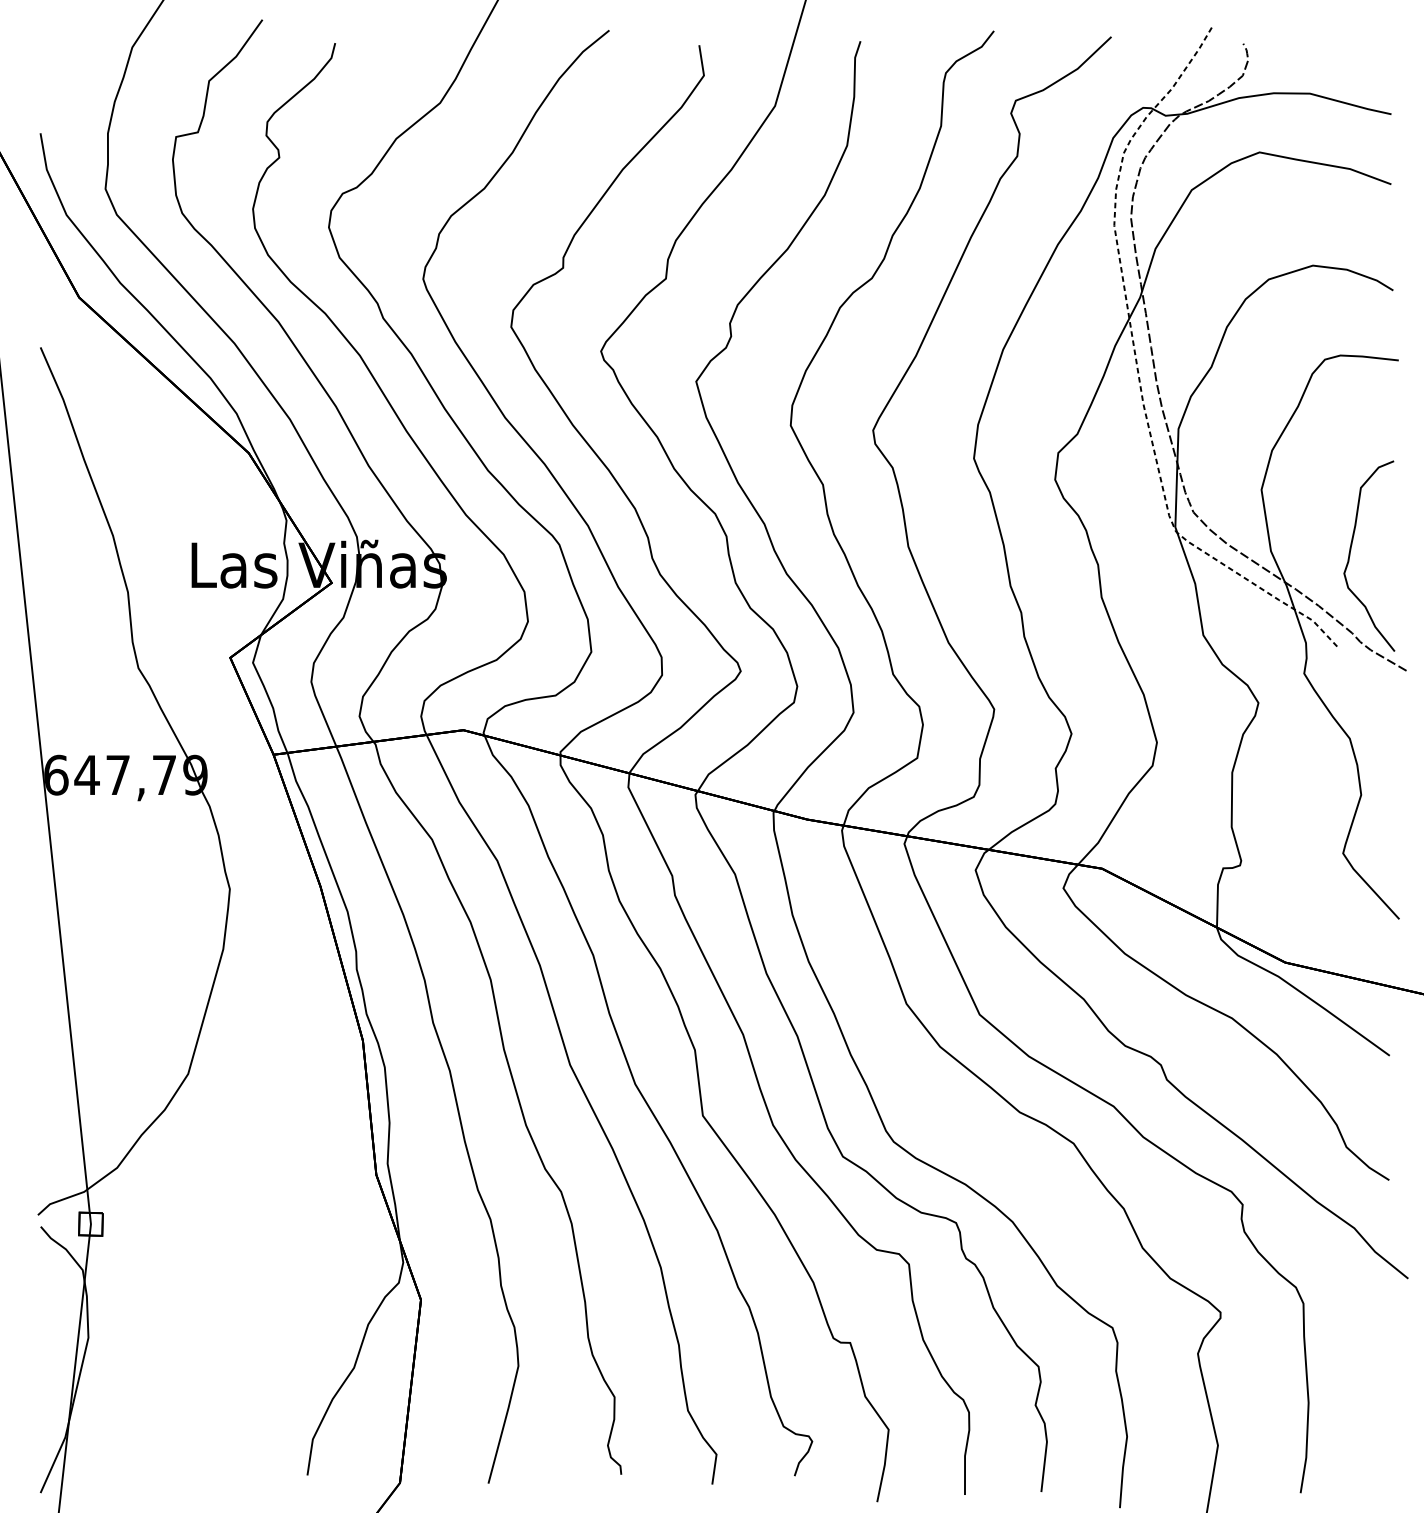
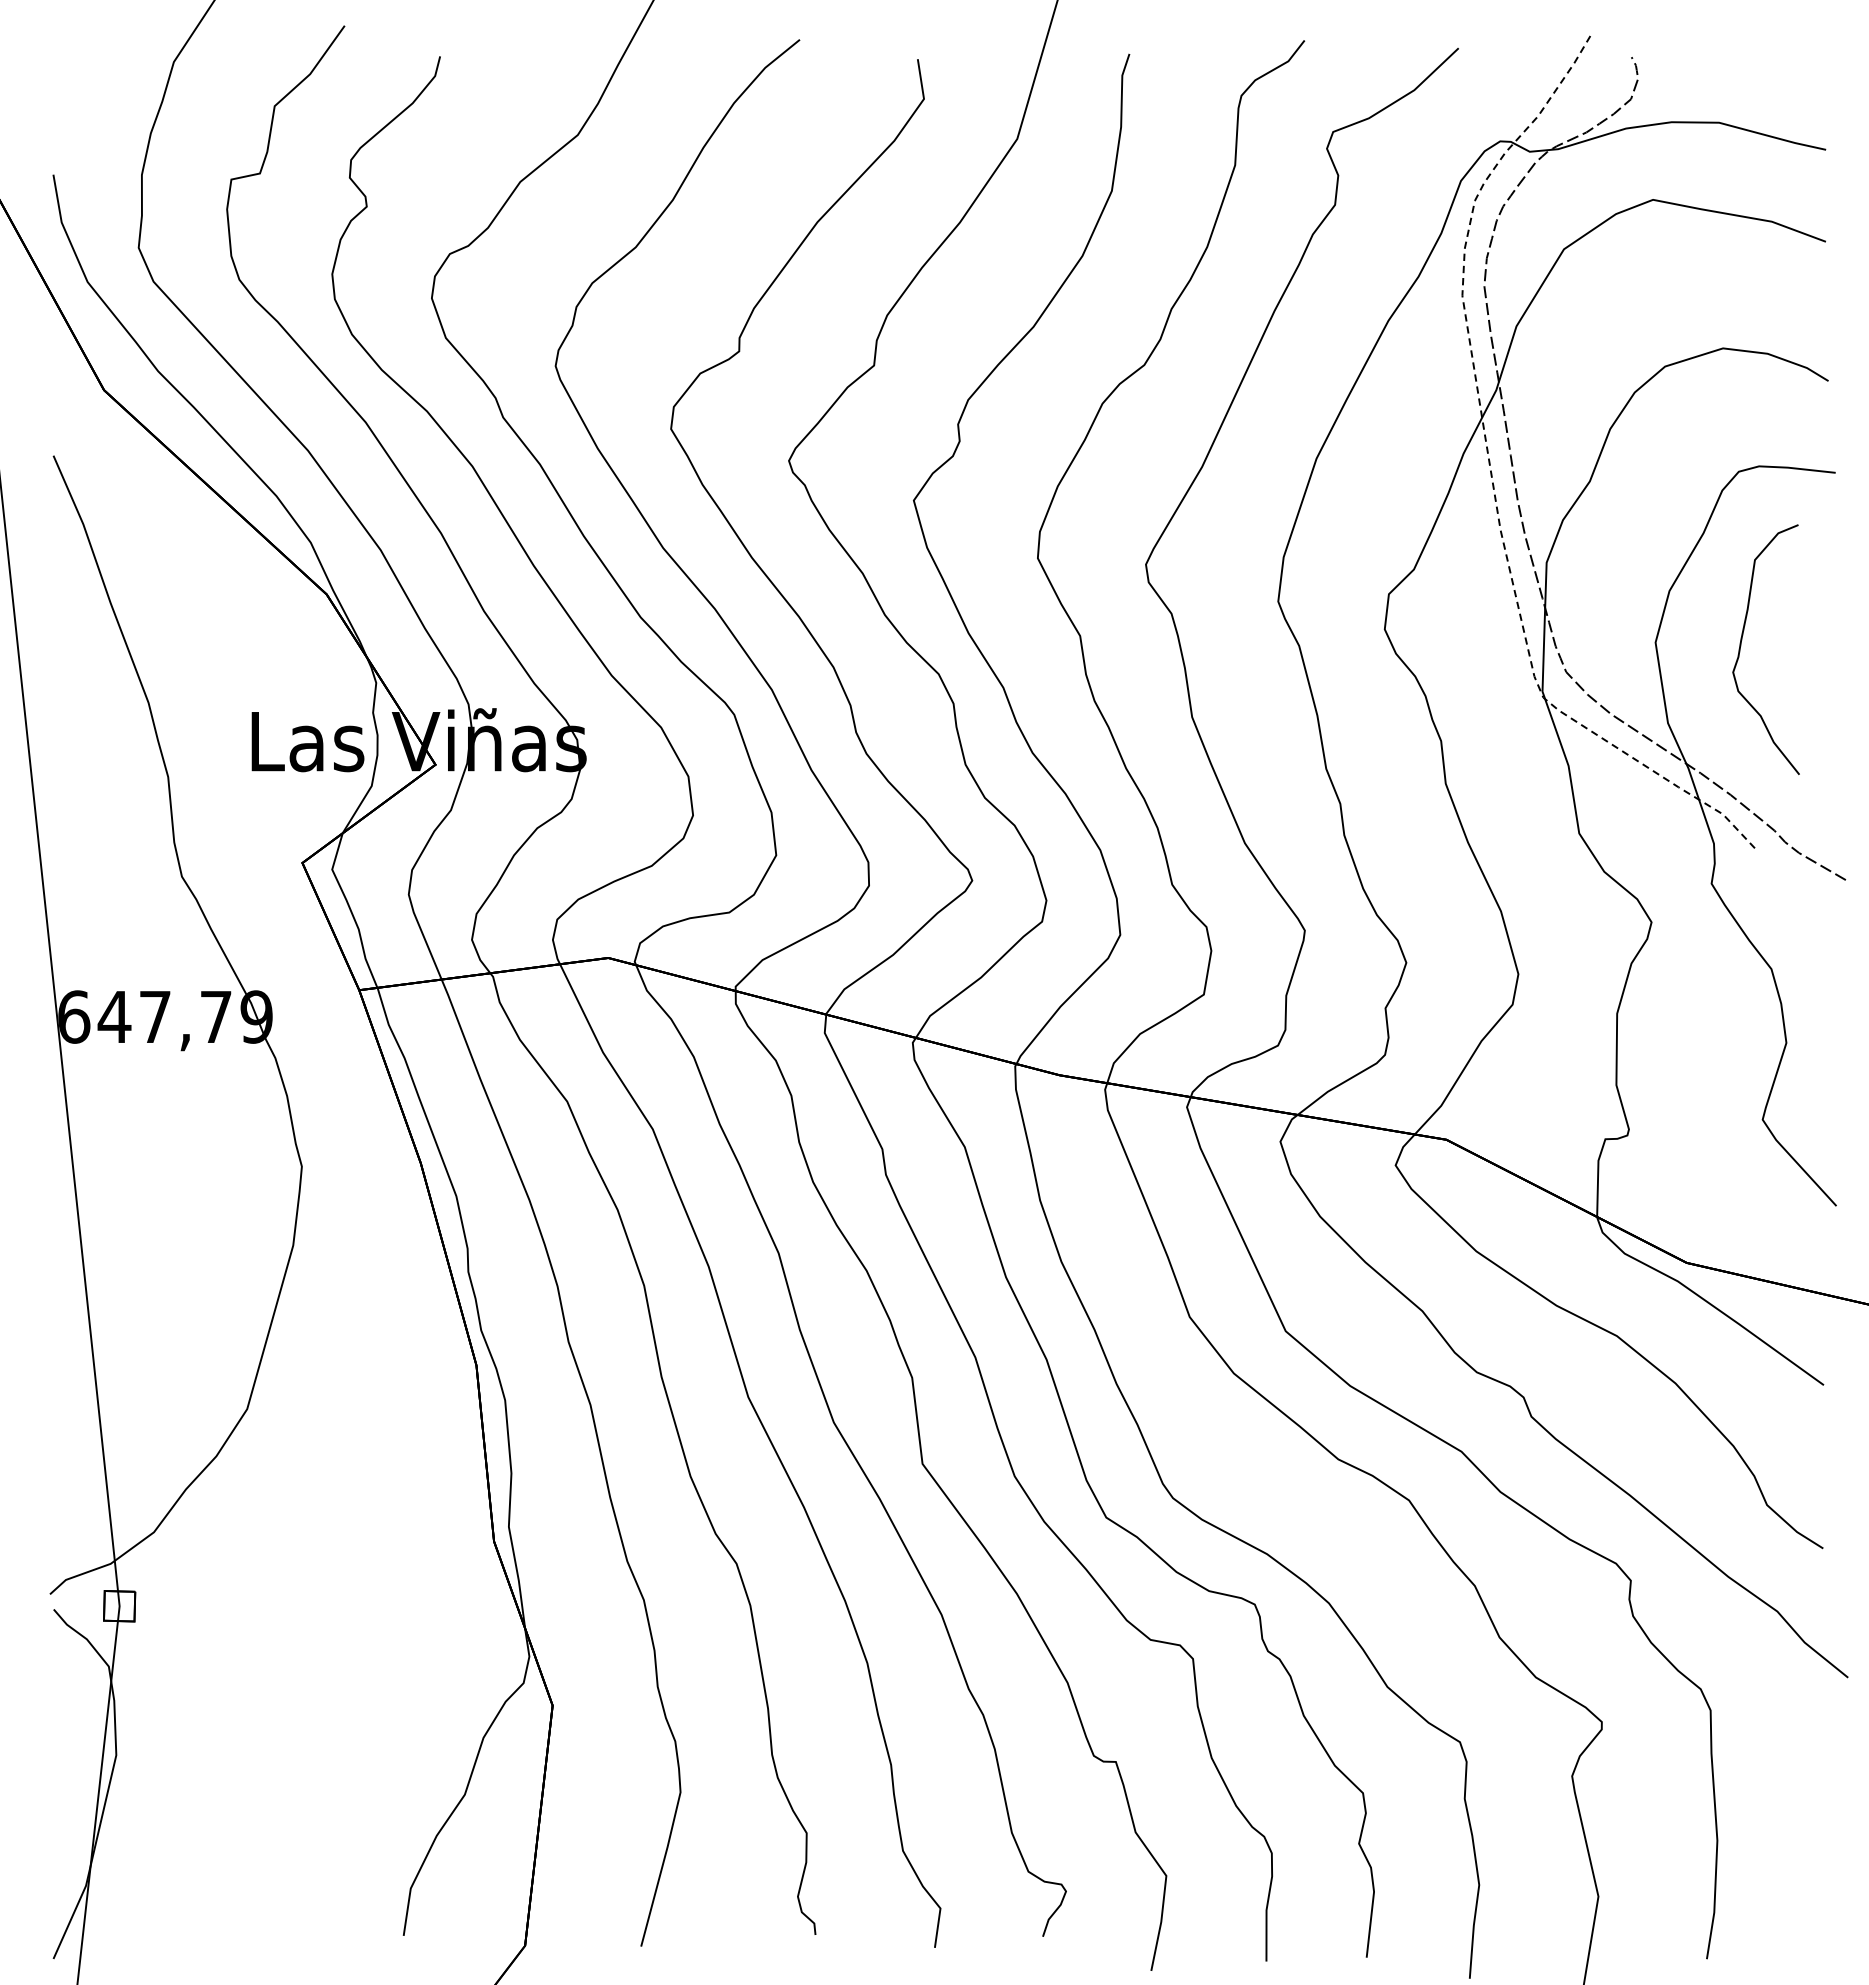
curve: (1350, 553) -> (1741, 646), moved

